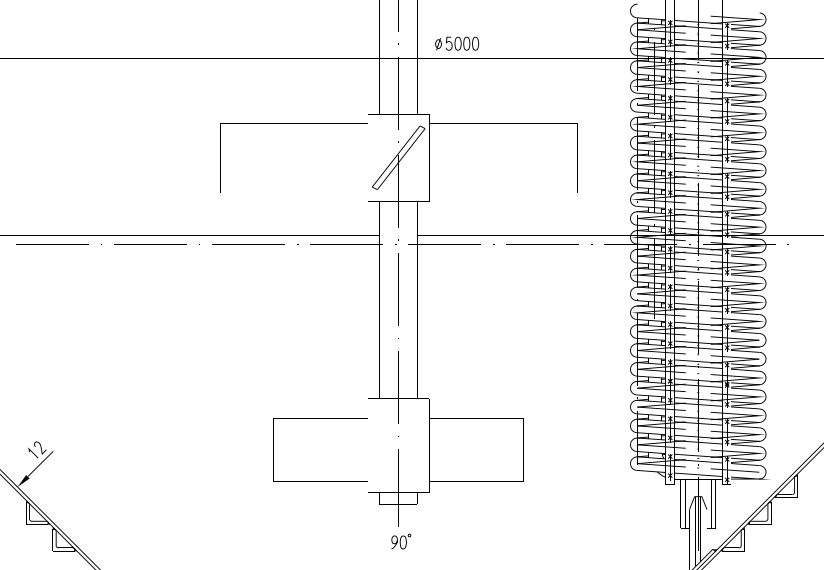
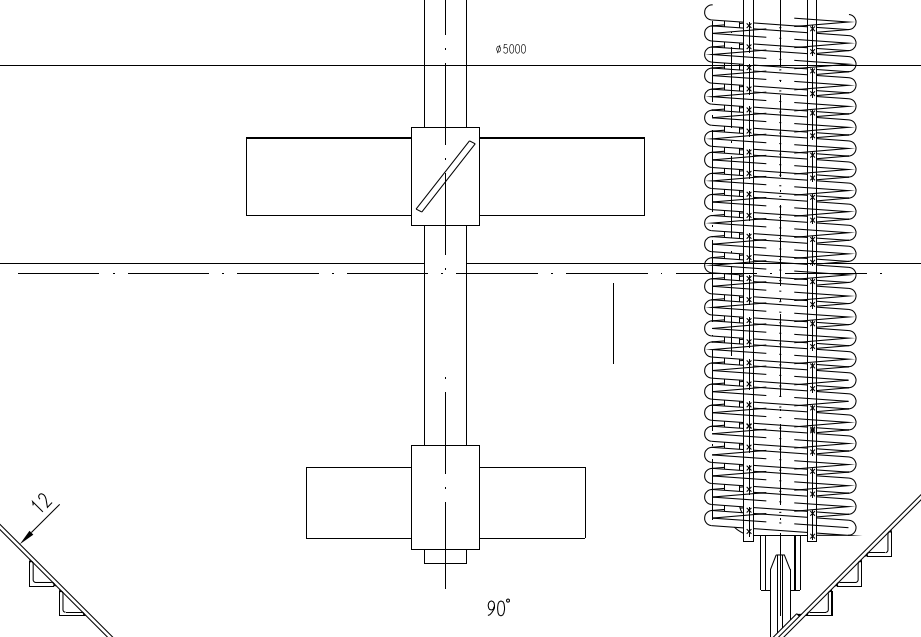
part: (457, 43) -> (511, 48), size x0.6
line: (398, 289) -> (612, 323), moved
part: (401, 541) -> (499, 607), moved

